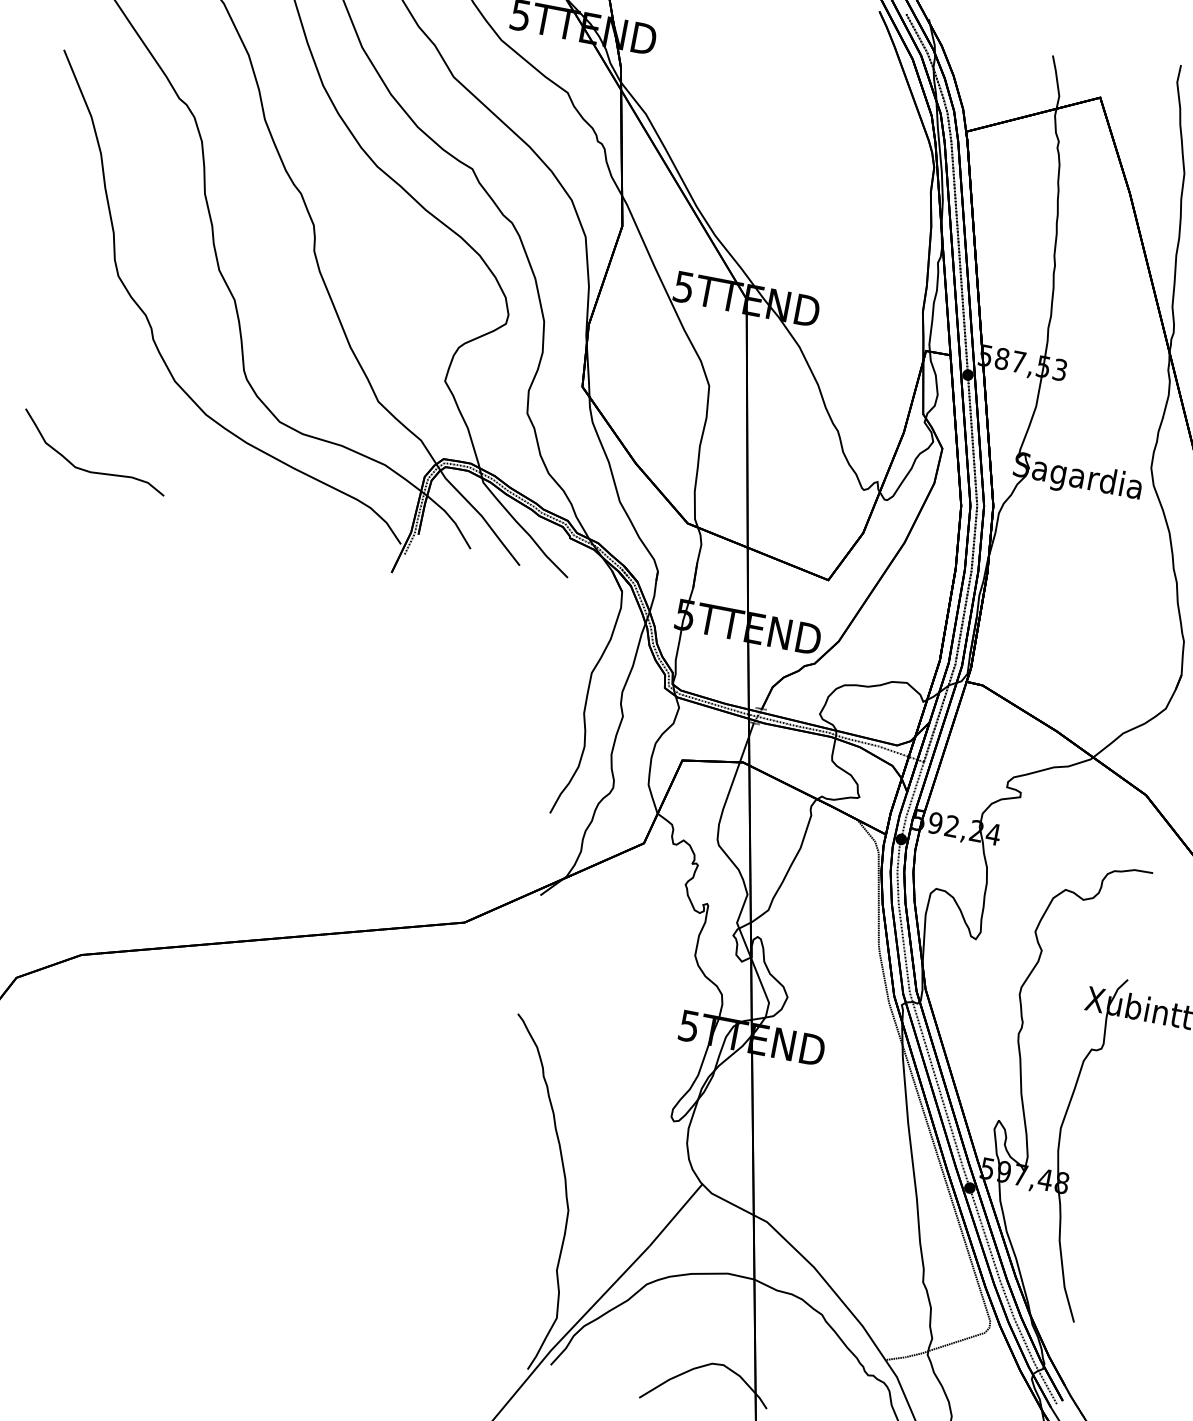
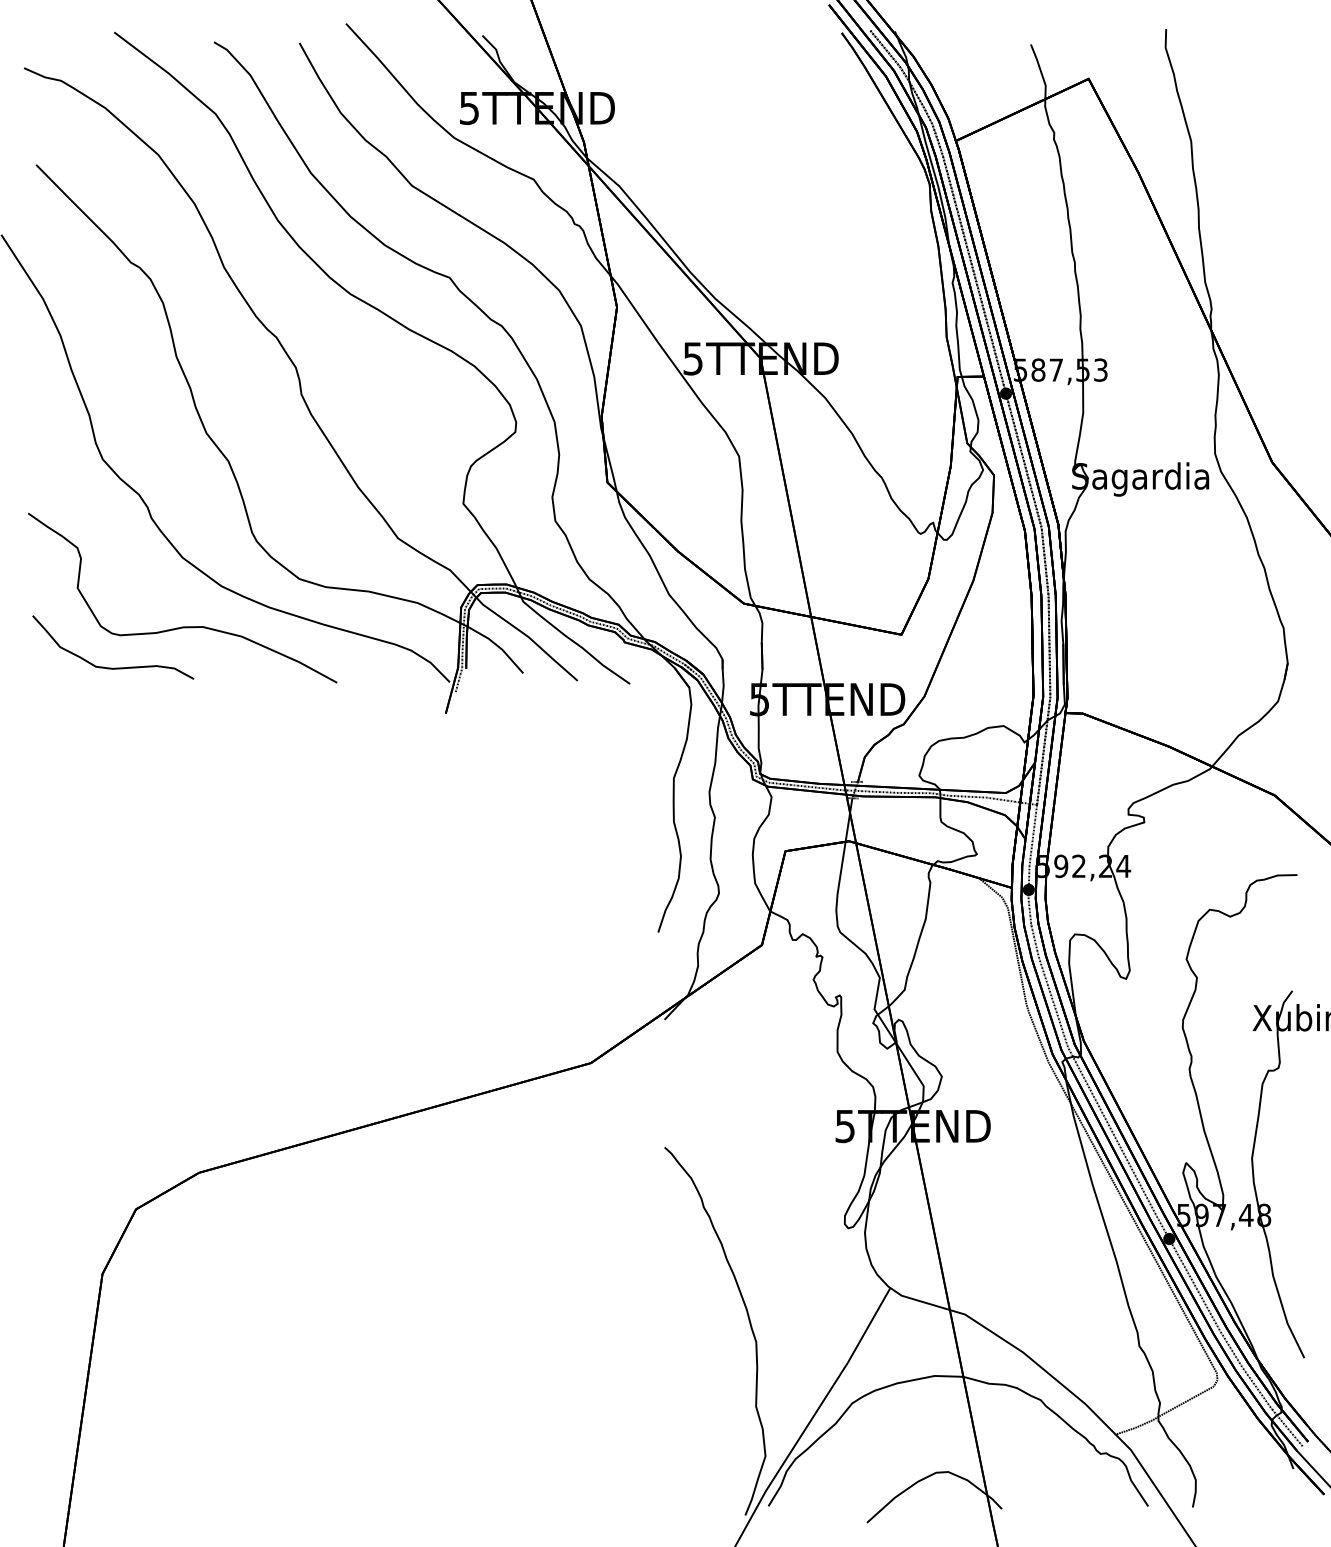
curve: (162, 445) -> (182, 626), added

